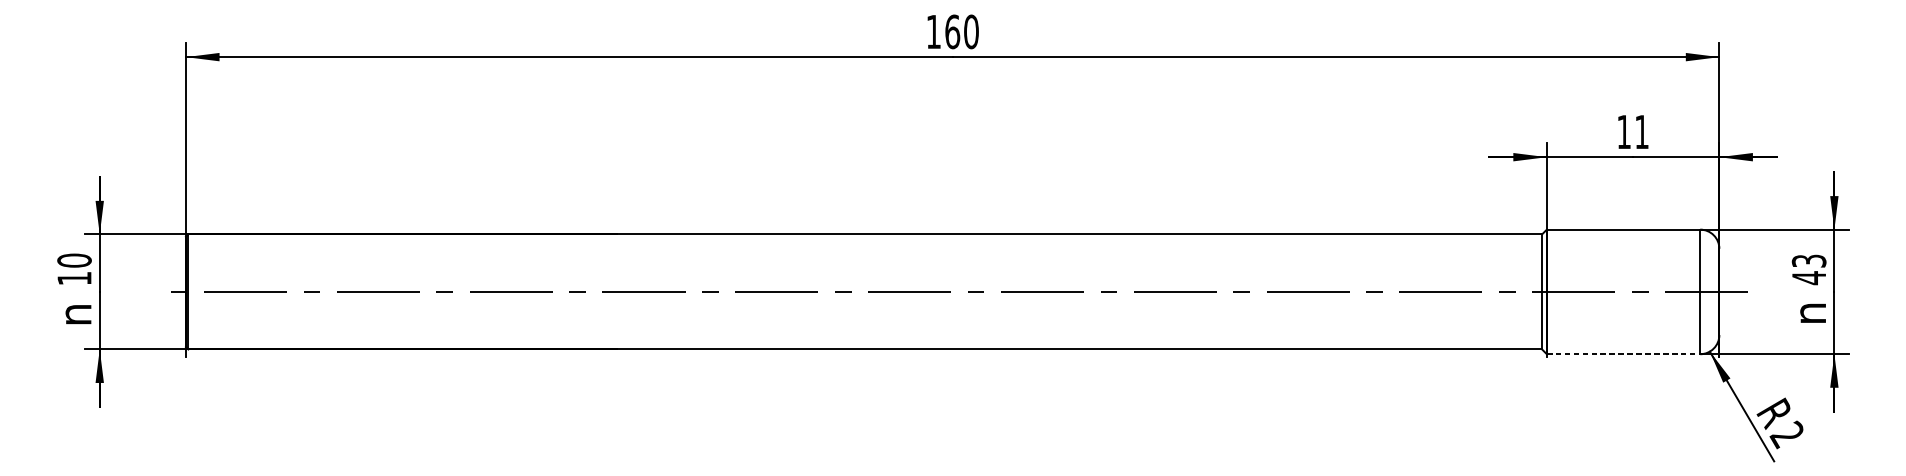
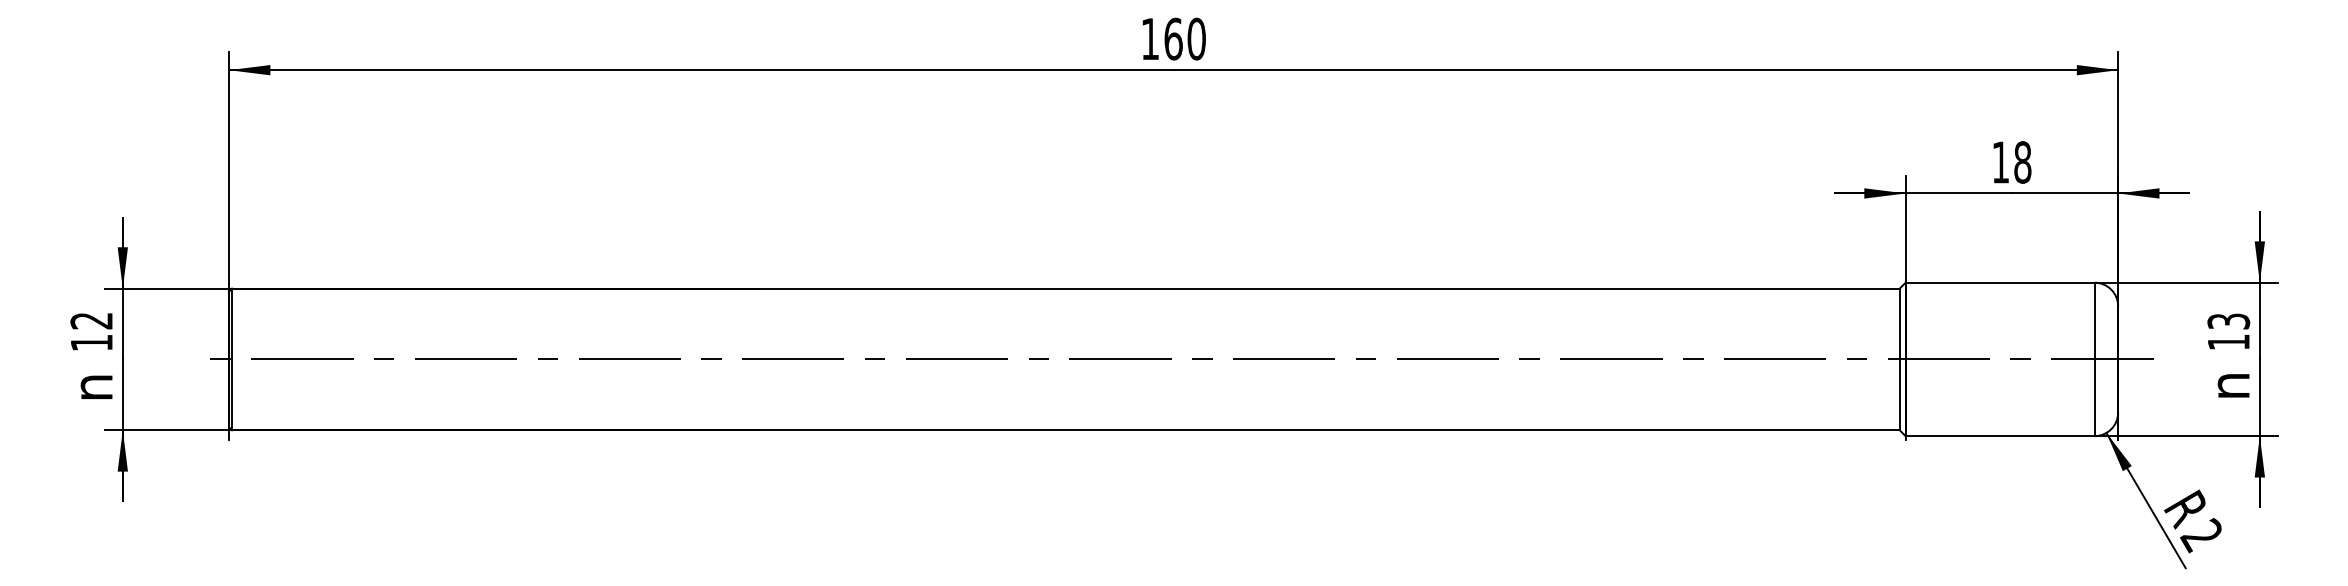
text: (1641, 132) -> (2022, 162), 11 -> 18
text: (74, 260) -> (91, 320), 10 -> 12
text: (1808, 278) -> (2228, 342), 43 -> 13
line: (1623, 354) -> (2000, 436), dashed -> solid

